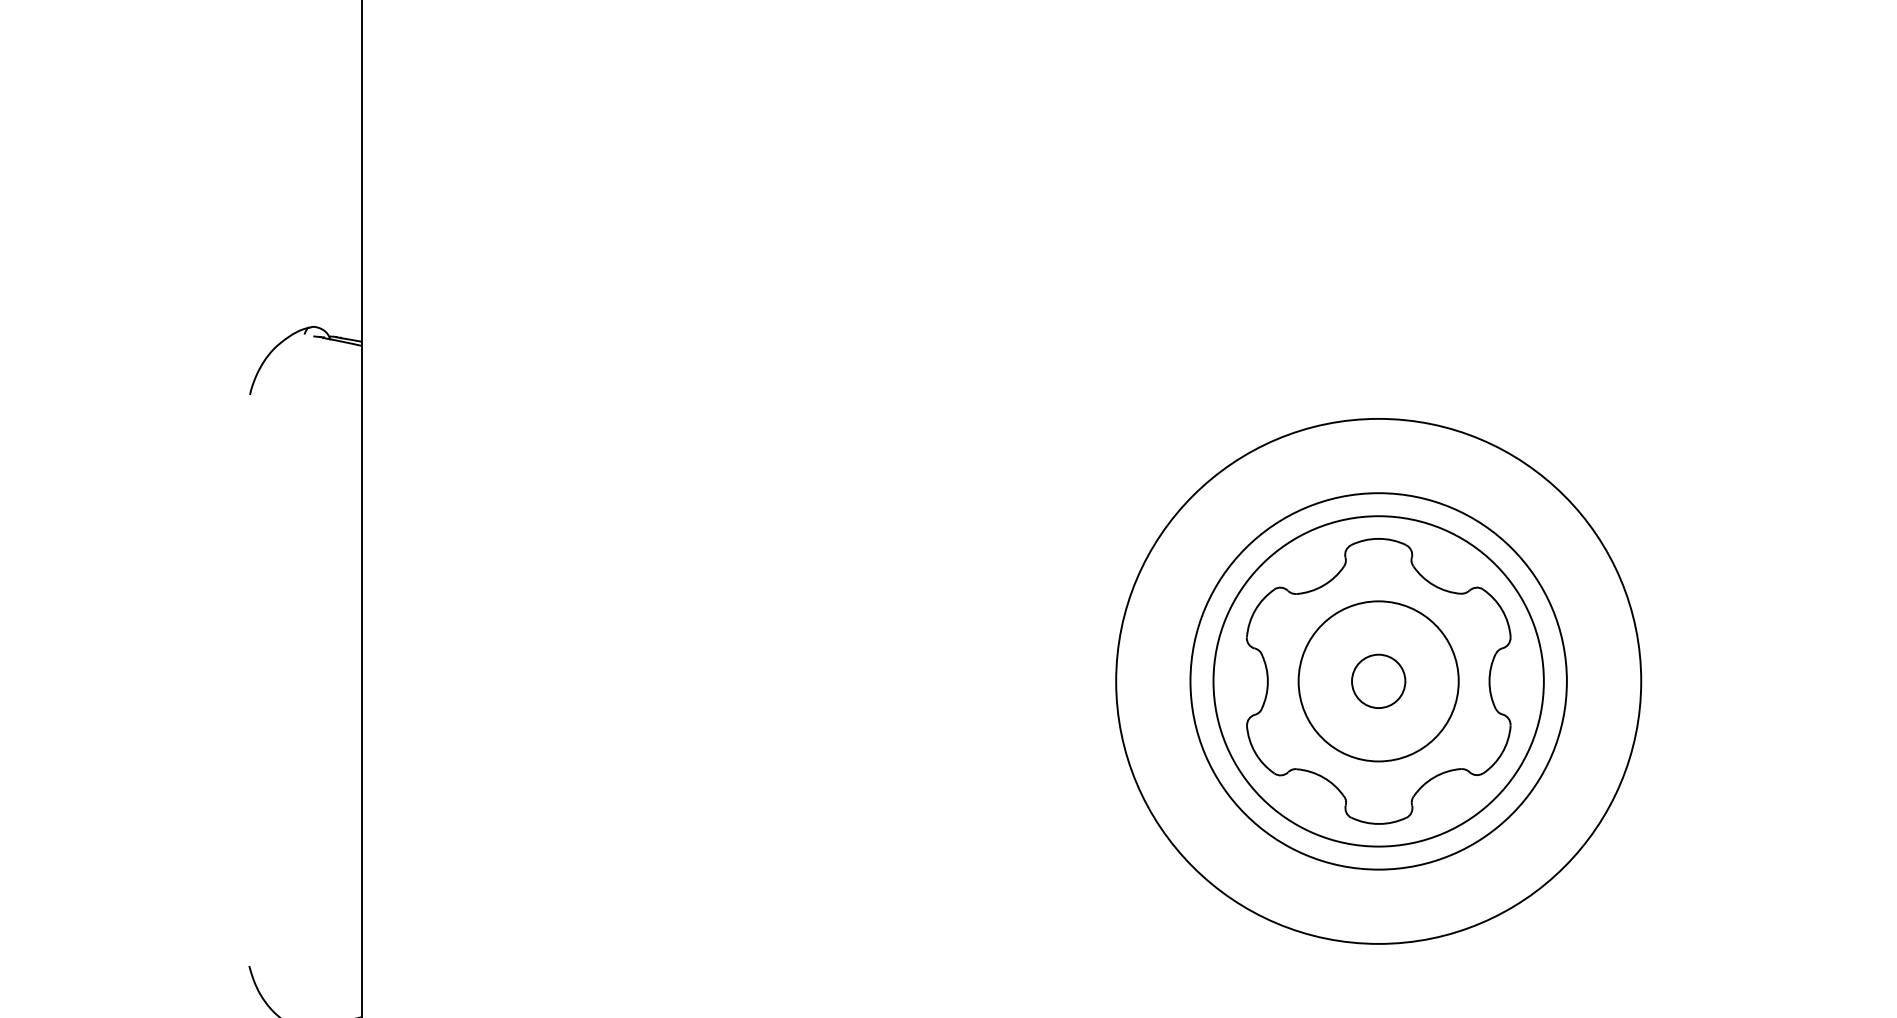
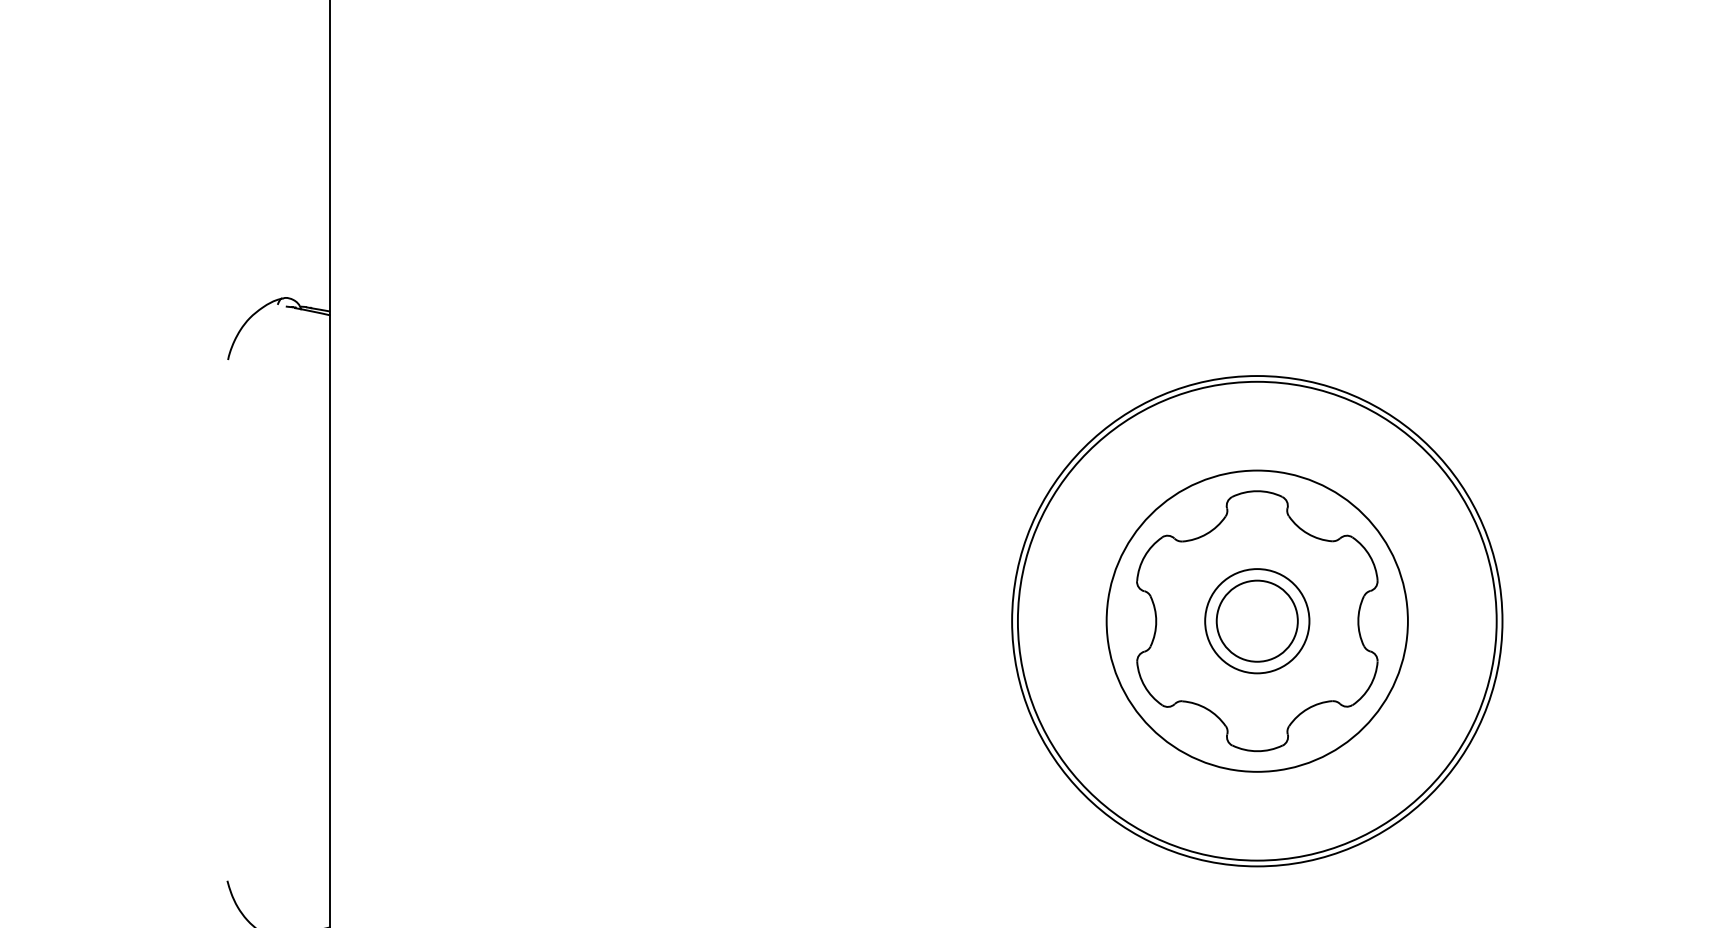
circle: (1377, 680) -> (1256, 620), size x1.67
circle: (1378, 681) -> (1257, 621), size x0.71
circle: (1378, 681) -> (1257, 621), size x1.43

